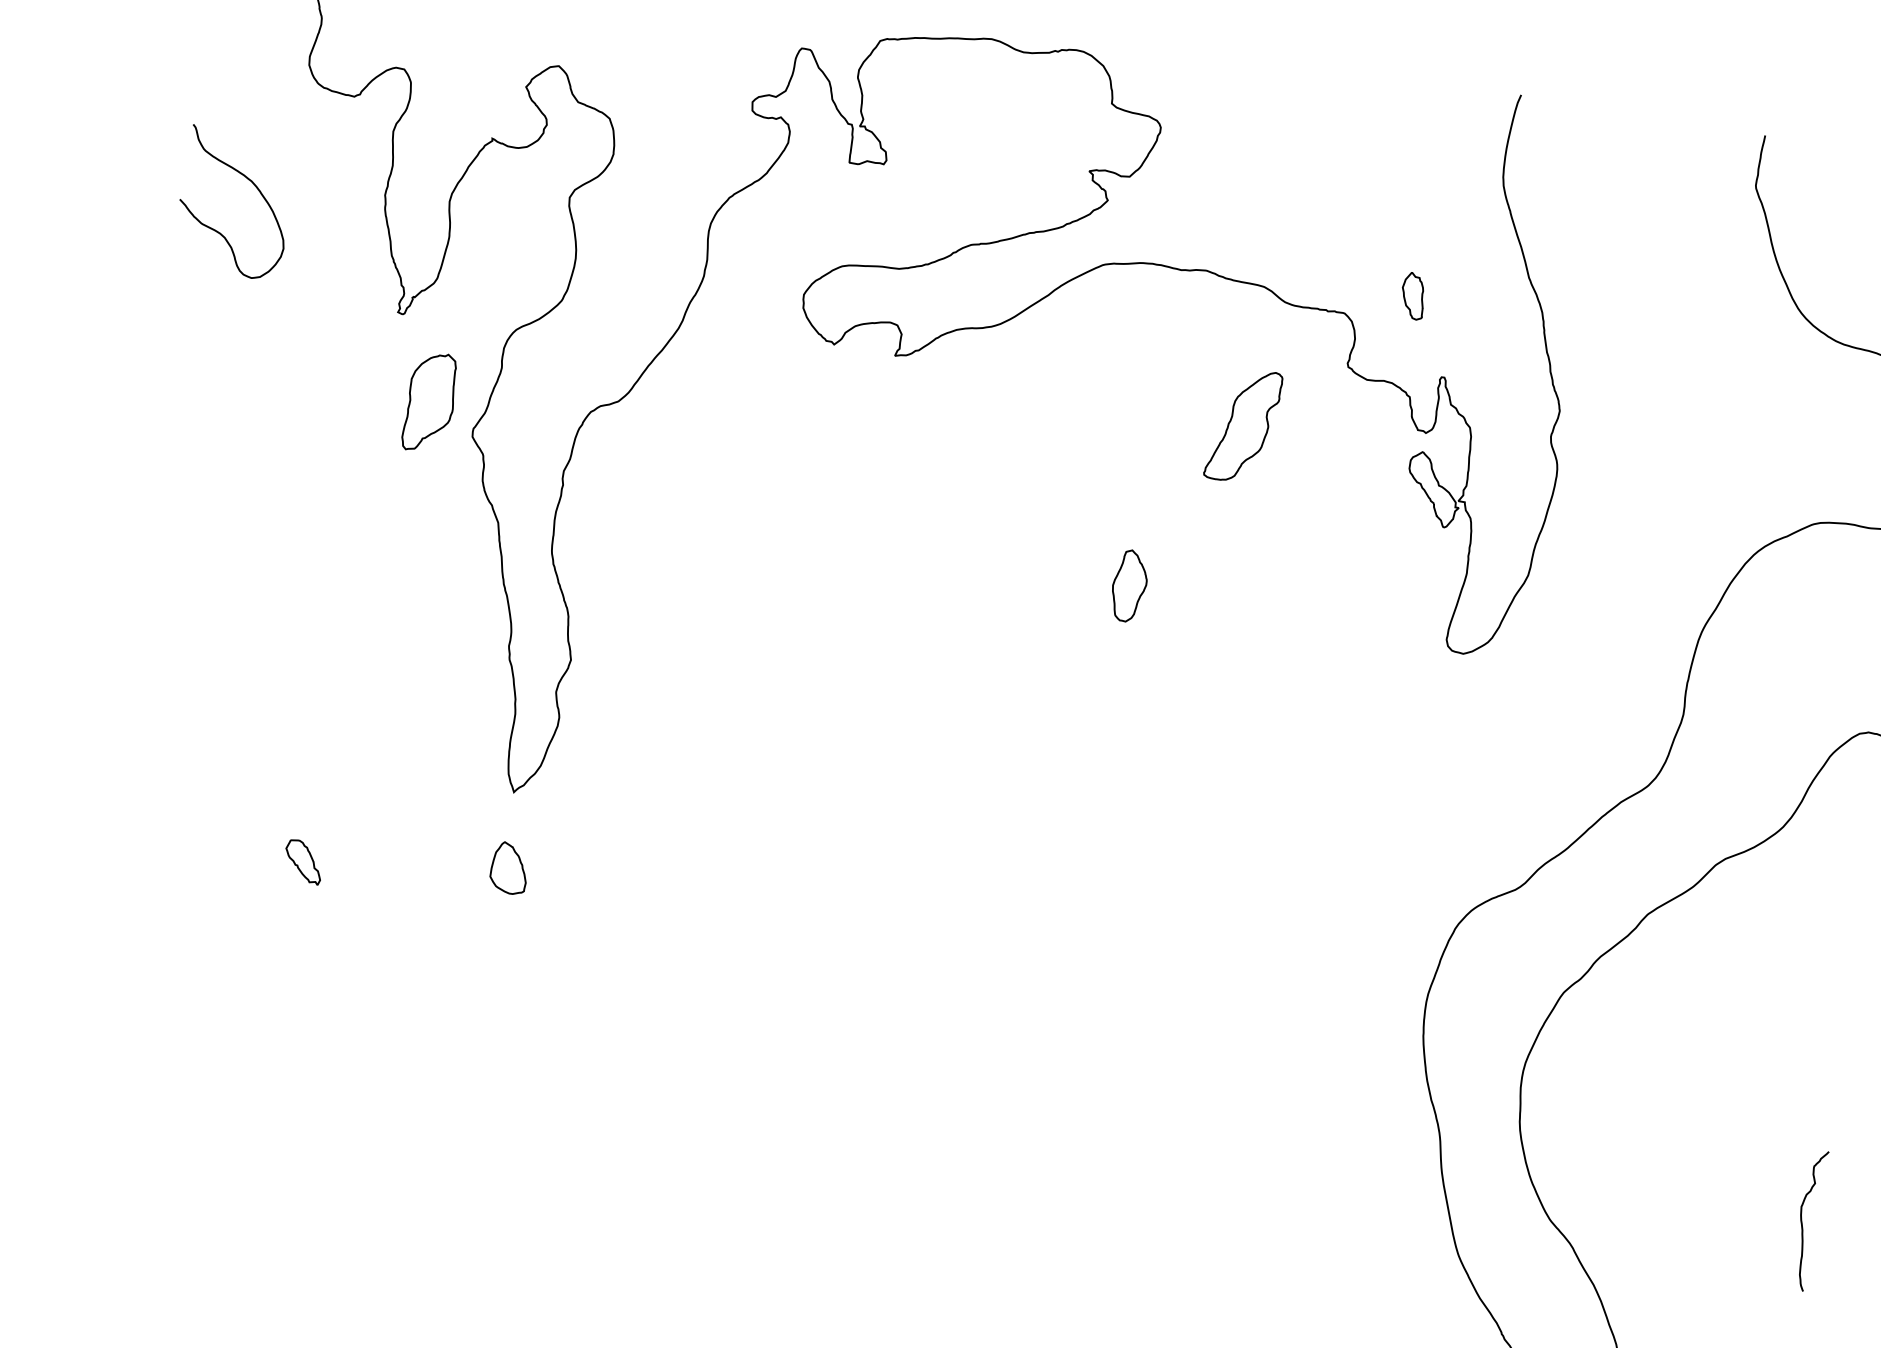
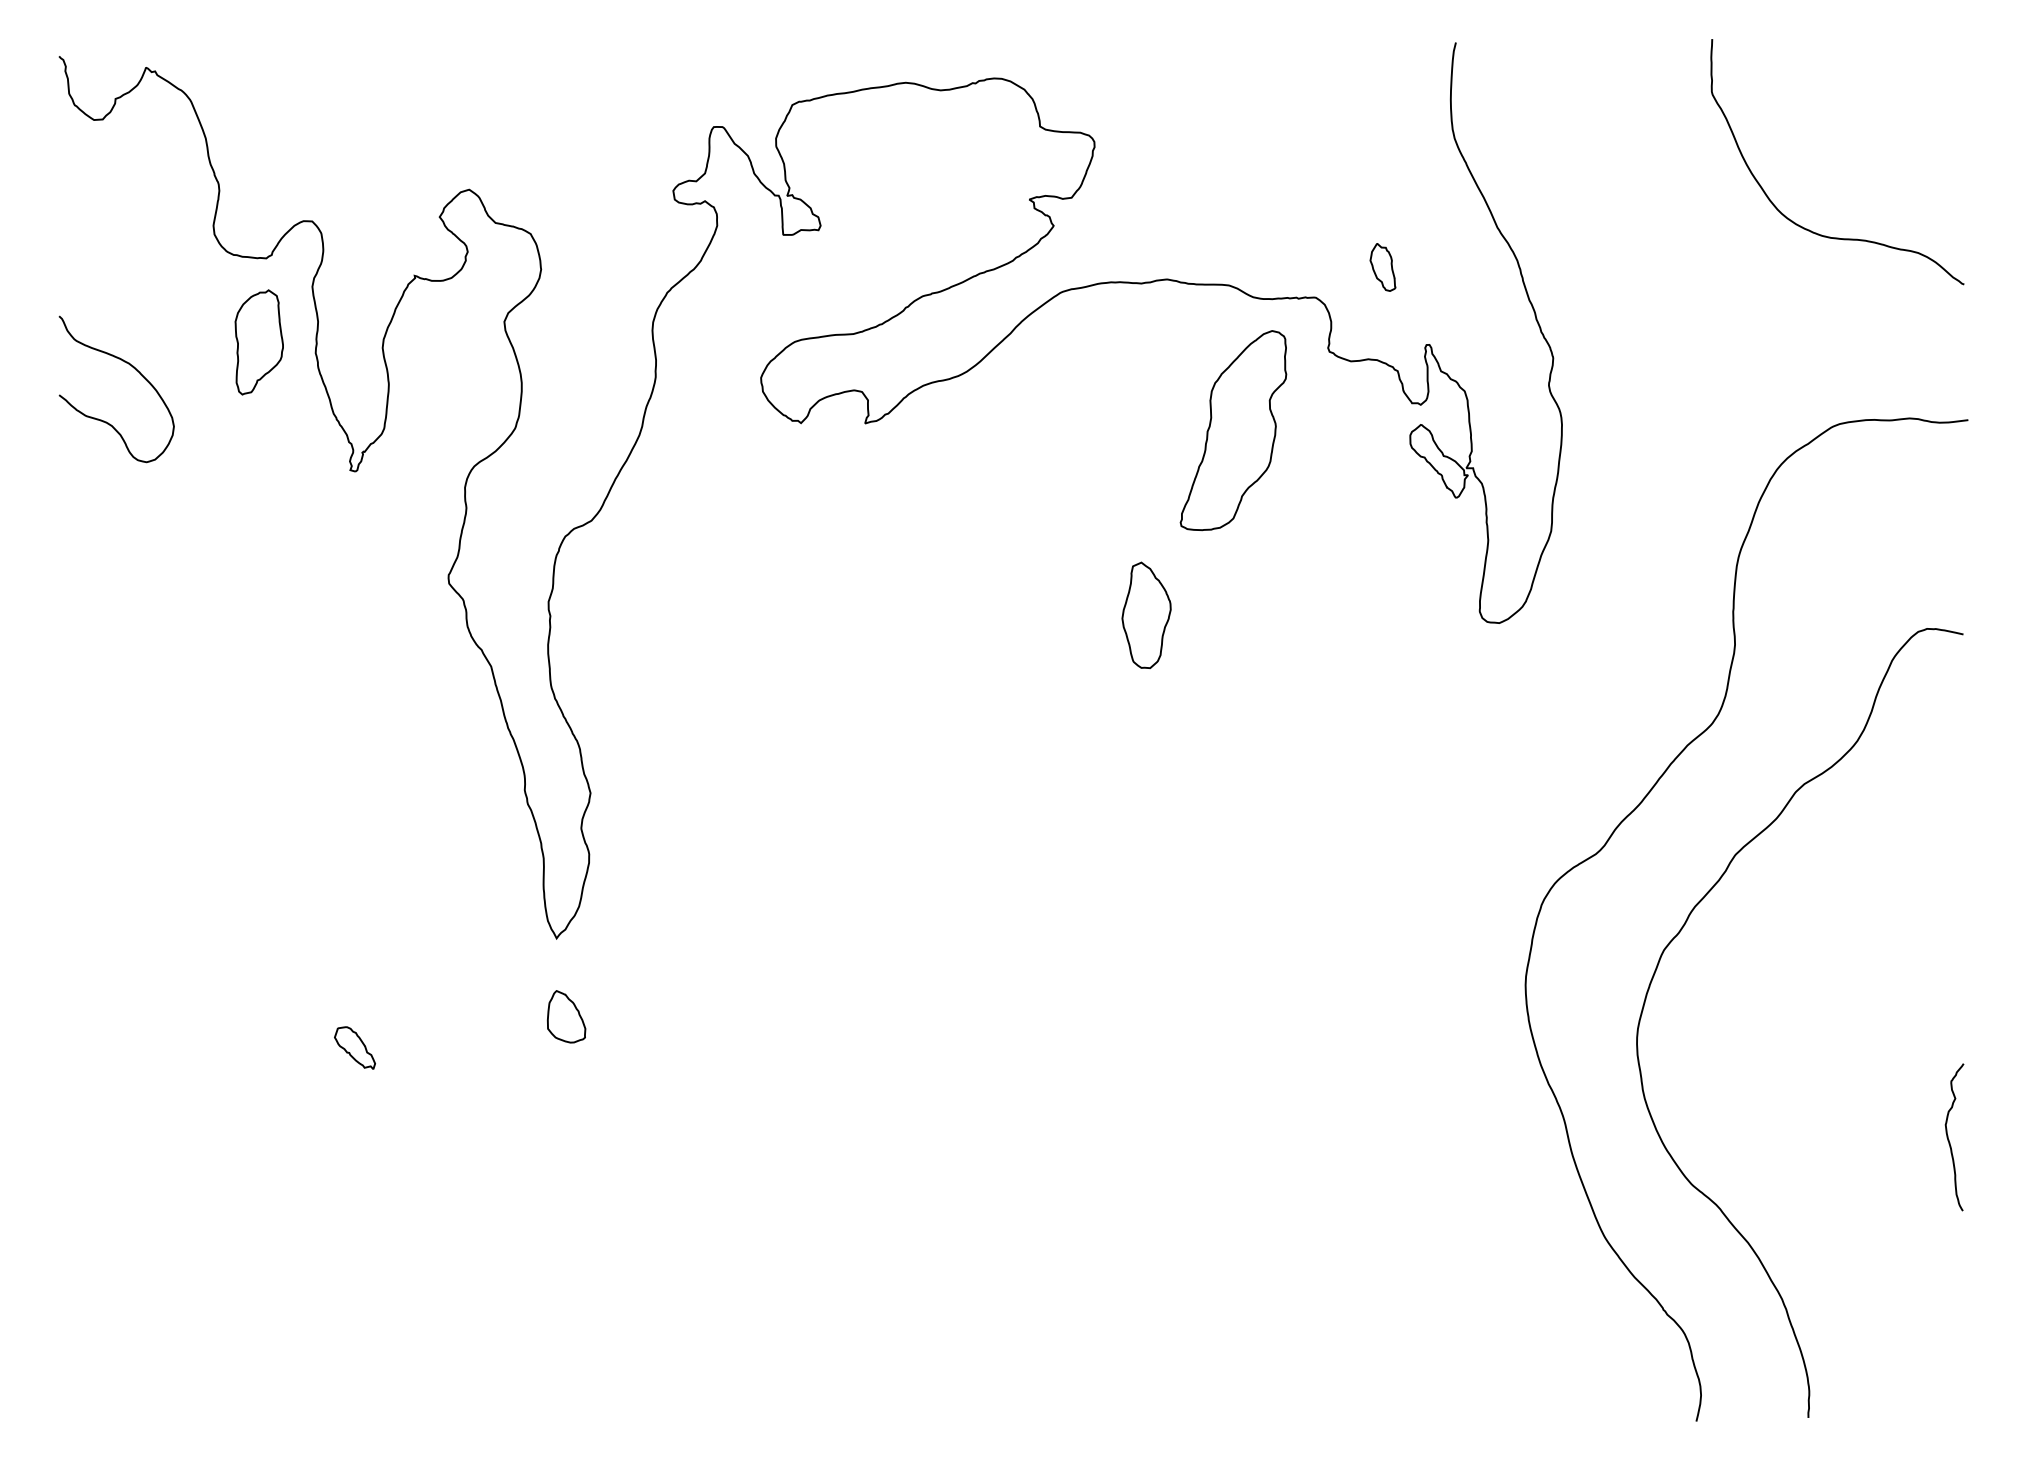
curve: (256, 189) -> (135, 370), moved
part: (429, 402) -> (258, 342), moved
part: (1243, 425) -> (1233, 430), size x1.67
part: (1129, 585) -> (1146, 614), size x1.43

